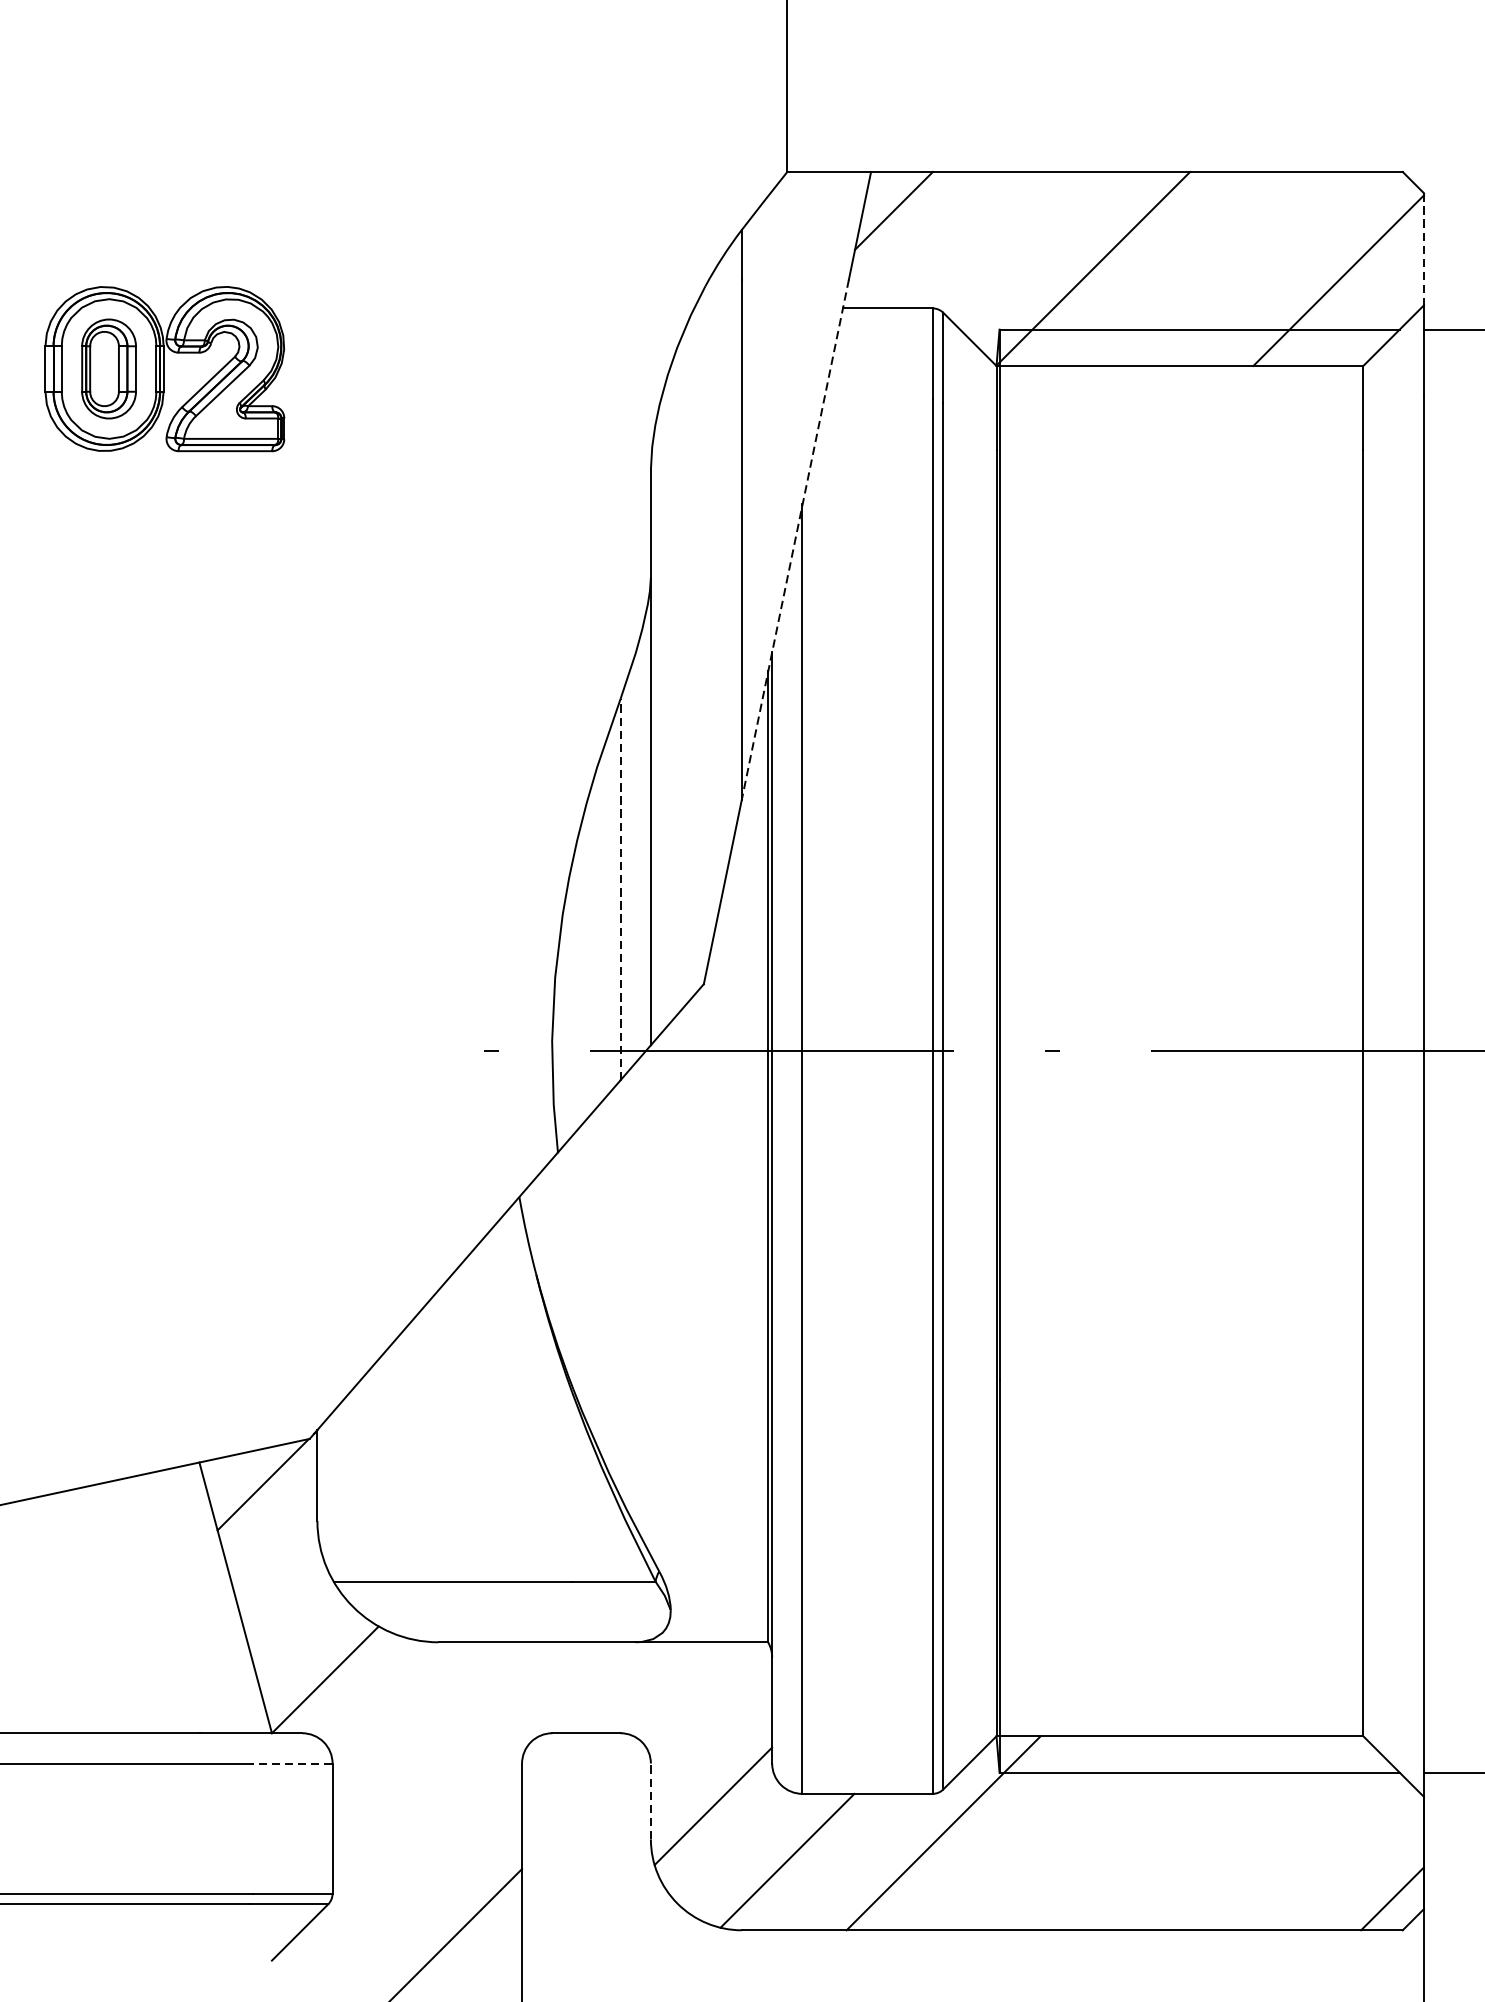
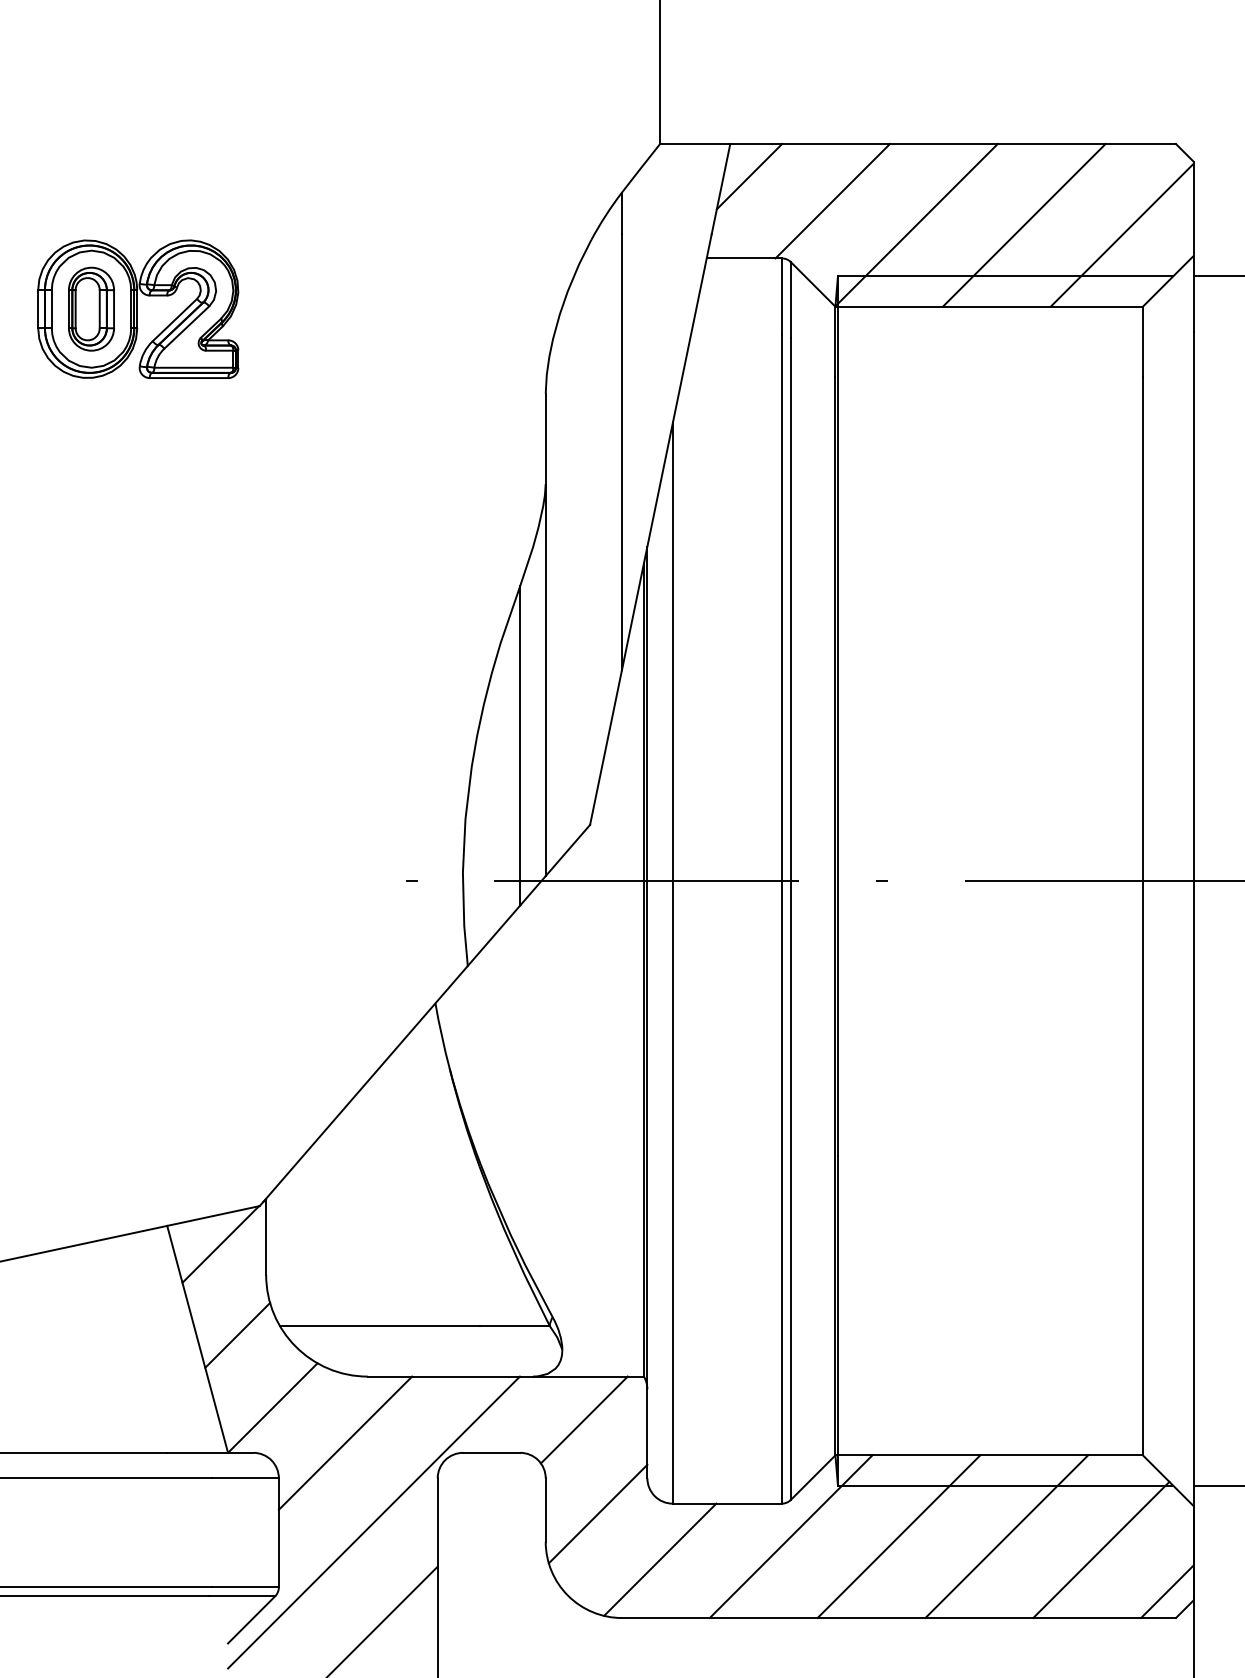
line: (993, 240) -> (832, 201), added
line: (1423, 250) -> (1193, 209), dashed -> solid
line: (1220, 269) -> (1023, 225), added
line: (794, 539) -> (666, 452), dashed -> solid
line: (620, 889) -> (520, 745), dashed -> solid
line: (283, 1592) -> (237, 1334), added
line: (695, 1693) -> (583, 1419), added
line: (412, 1720) -> (345, 1442), added
line: (291, 1763) -> (244, 1478), dashed -> solid
line: (650, 1802) -> (545, 1510), dashed -> solid
line: (445, 1816) -> (373, 1522), added
line: (1071, 1833) -> (898, 1536), added
line: (1200, 1833) -> (1006, 1536), added
line: (1313, 1848) -> (1101, 1549), added

